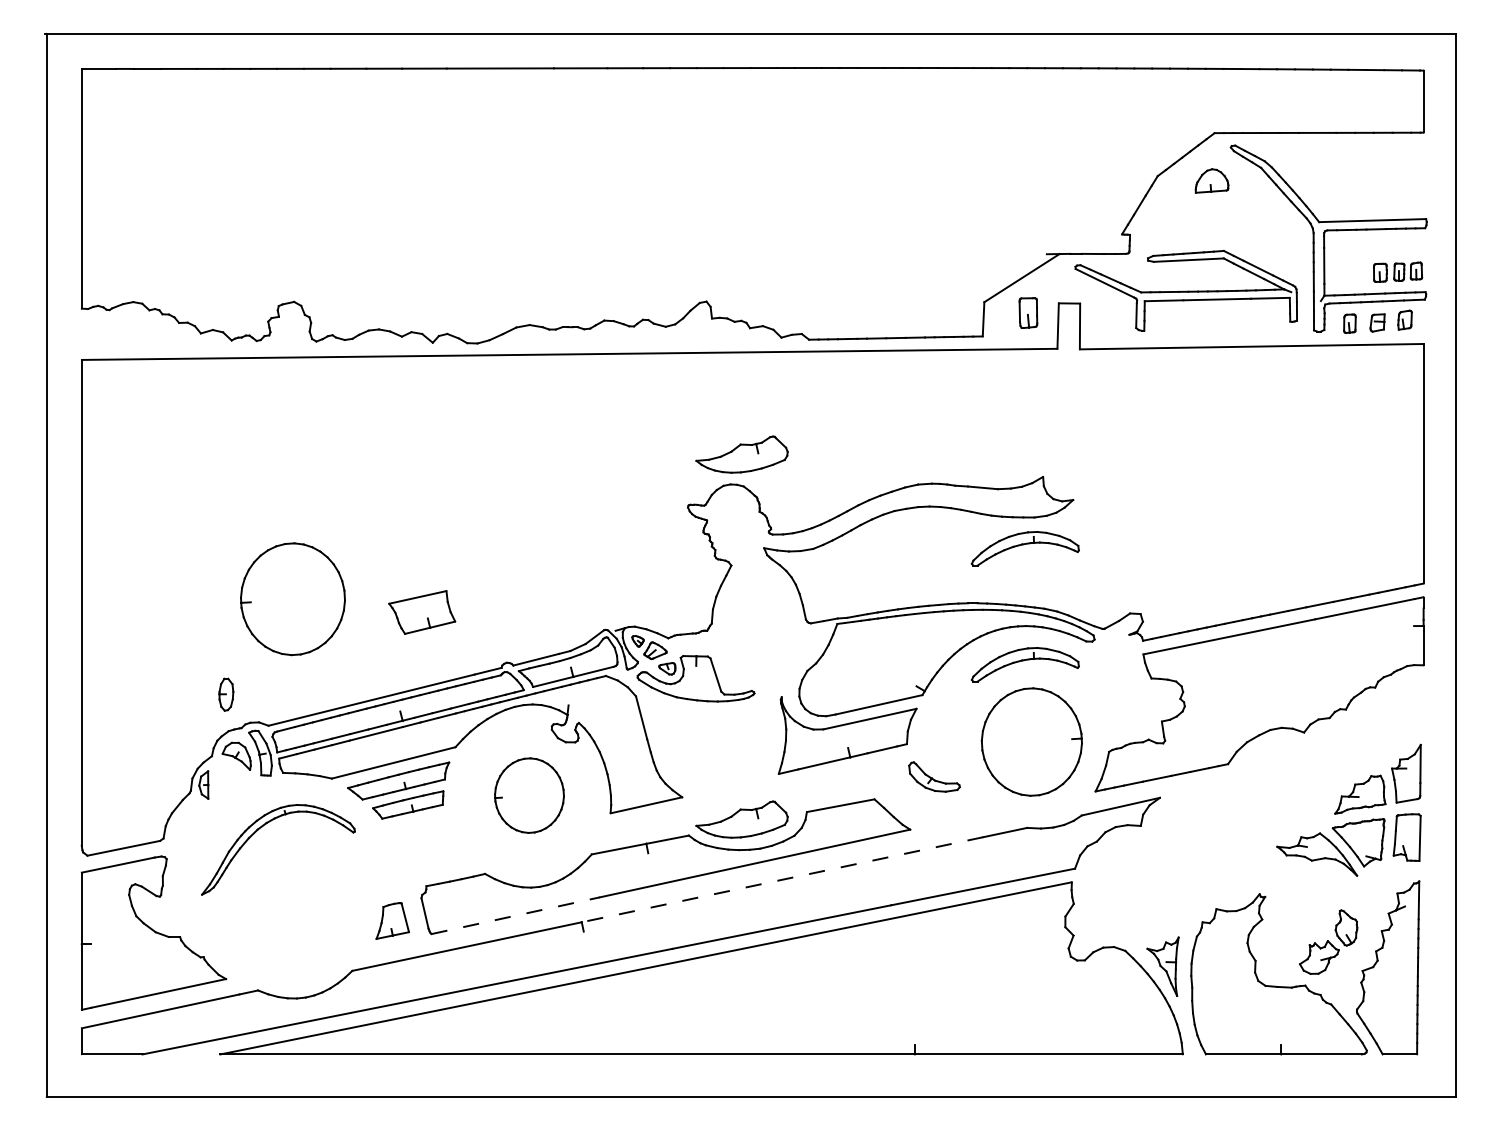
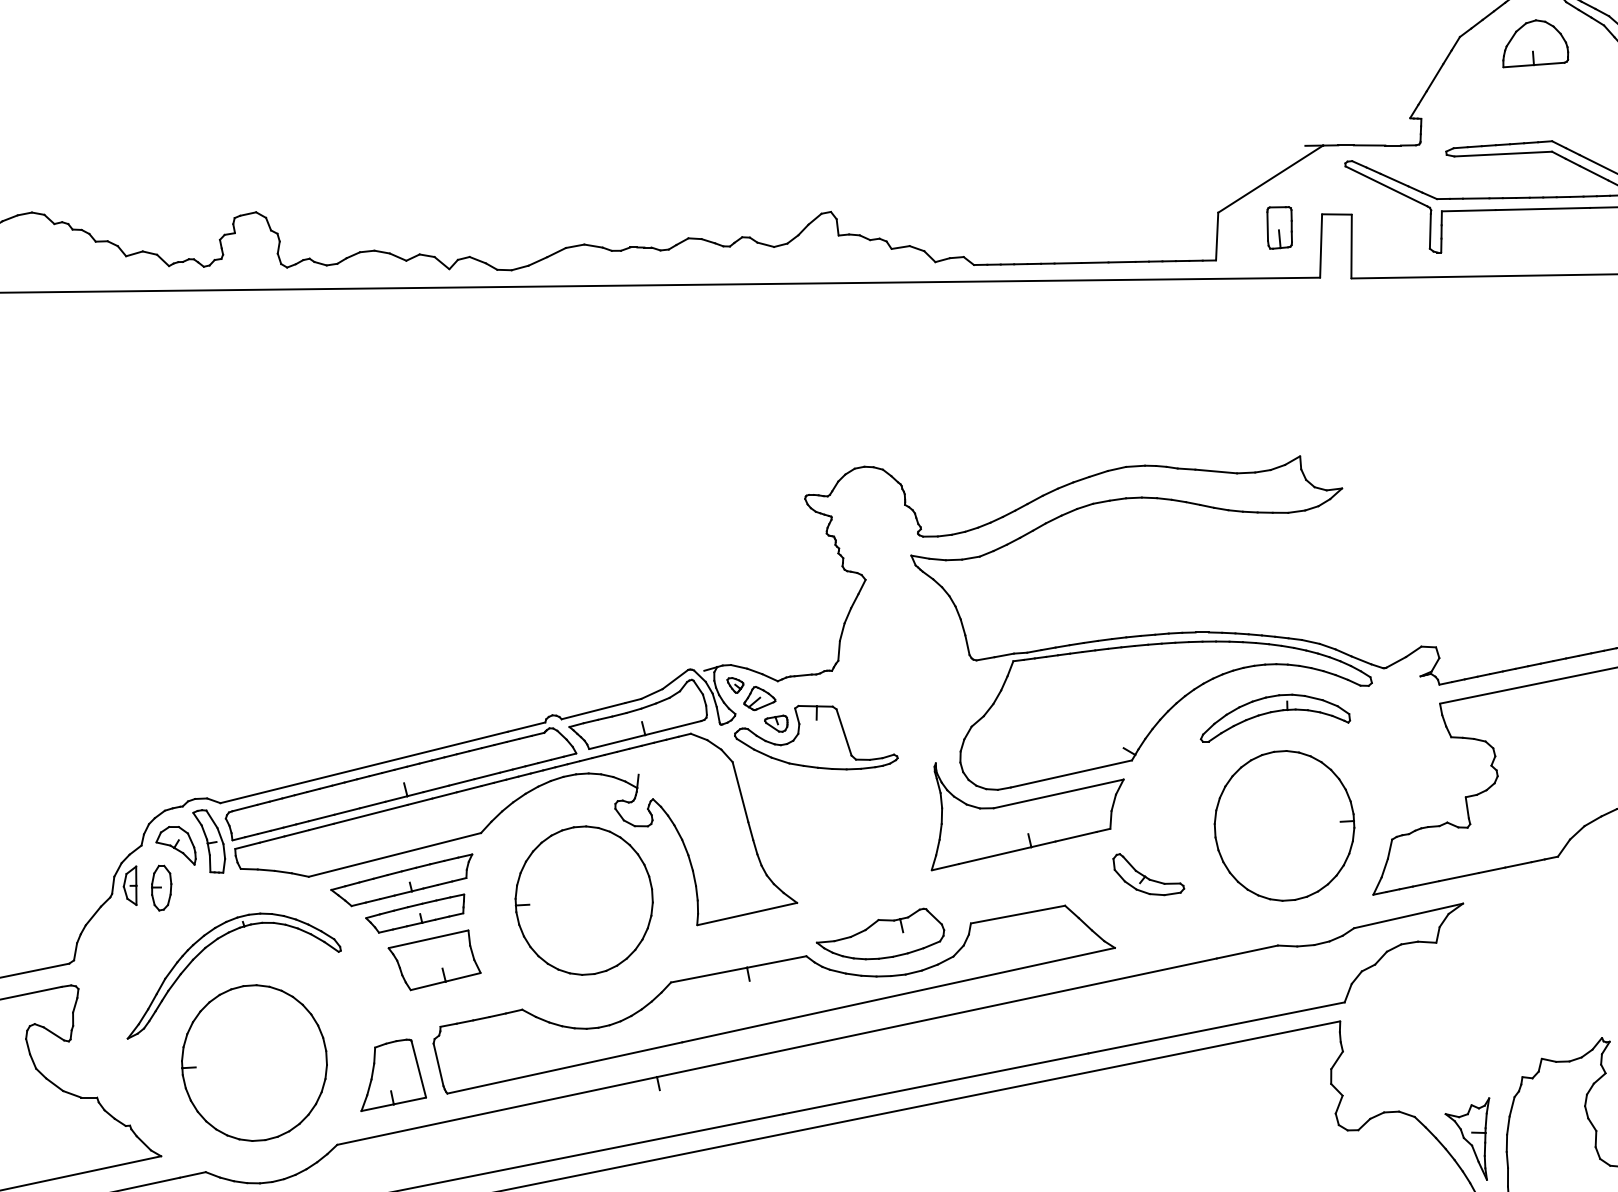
part: (1211, 180) -> (1534, 43), size x1.43
part: (741, 454) -> (879, 425), removed
part: (1024, 548) -> (1274, 556), removed
part: (292, 599) -> (253, 1063), moved
part: (422, 612) -> (435, 960), moved
part: (226, 694) -> (161, 887), moved
part: (529, 795) -> (584, 900), size x1.43
line: (782, 879) -> (936, 1017), dashed -> solid
line: (516, 915) -> (566, 1067), dashed -> solid
part: (392, 920) -> (393, 1074), size x1.43

